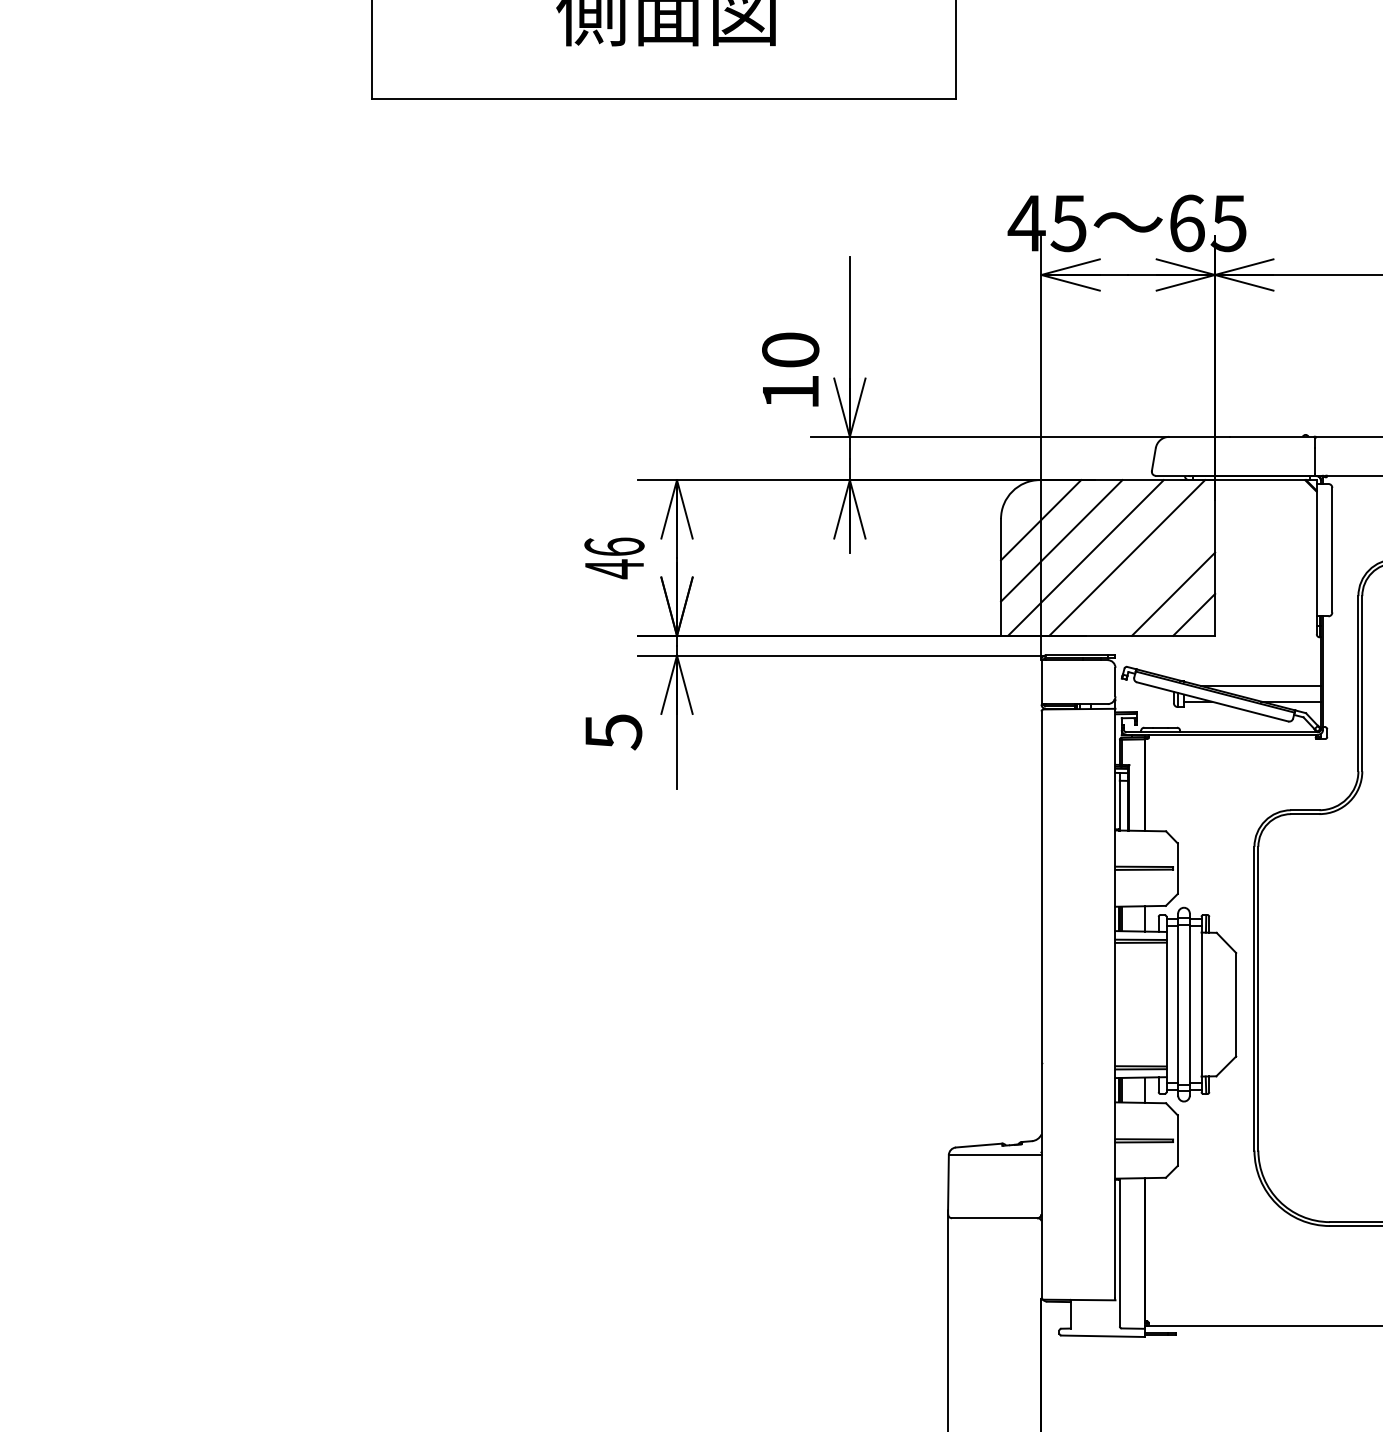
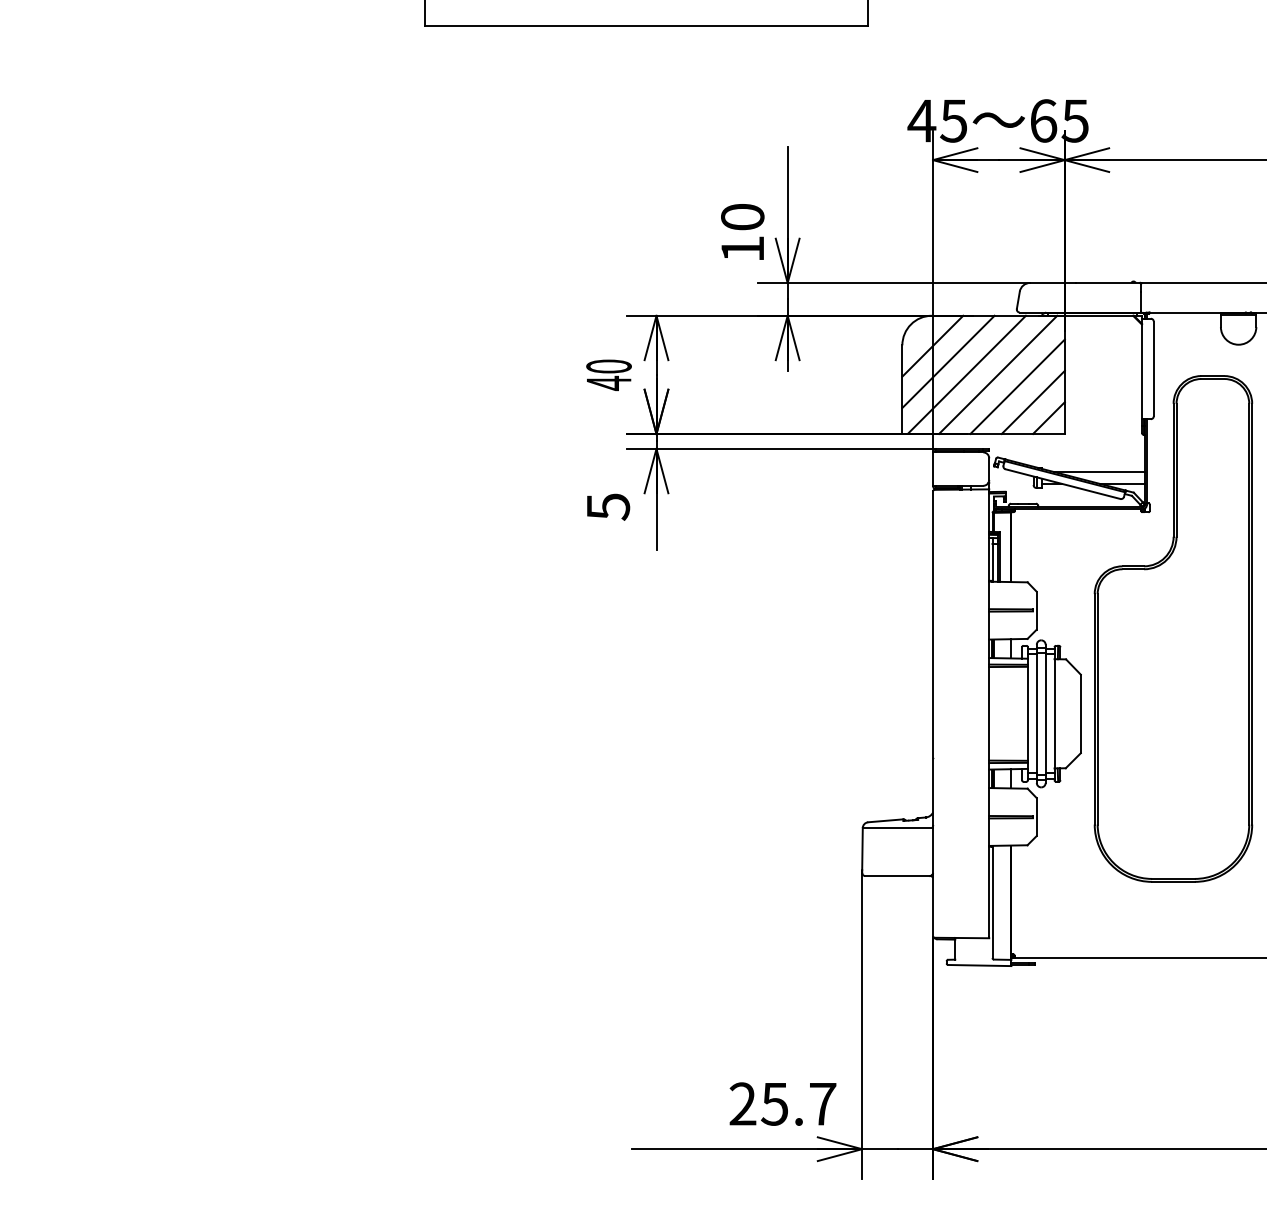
text: (613, 546) -> (608, 366), 46 -> 40
line: (1152, 573) -> (1017, 386), added

